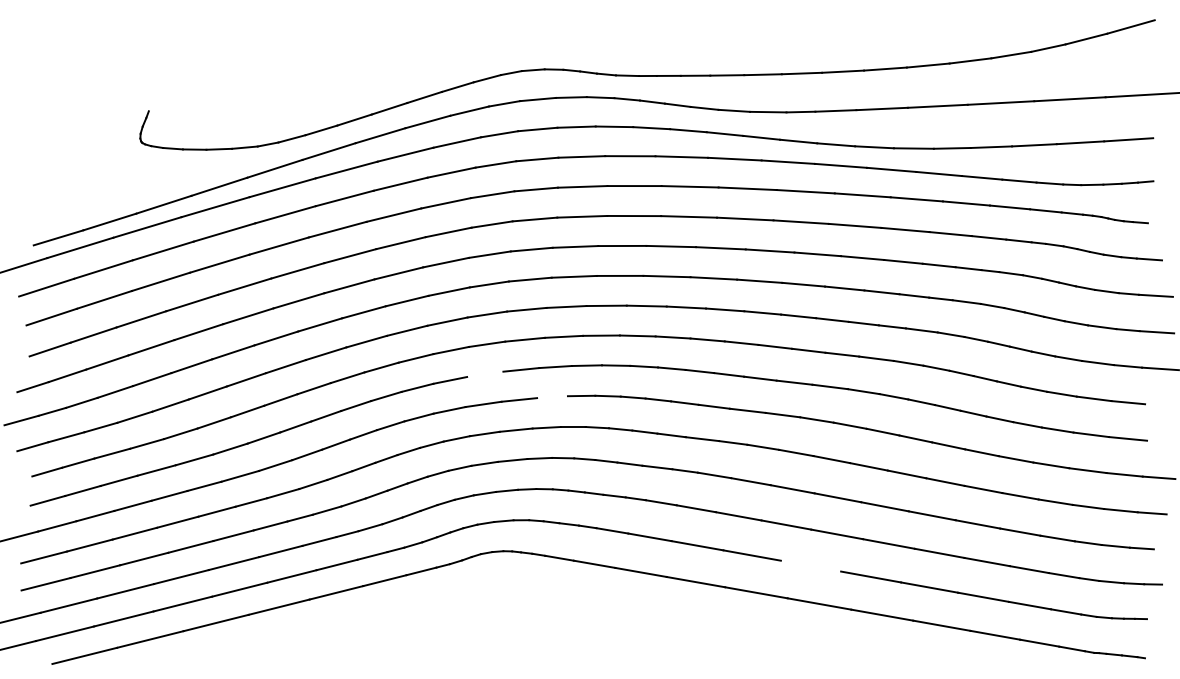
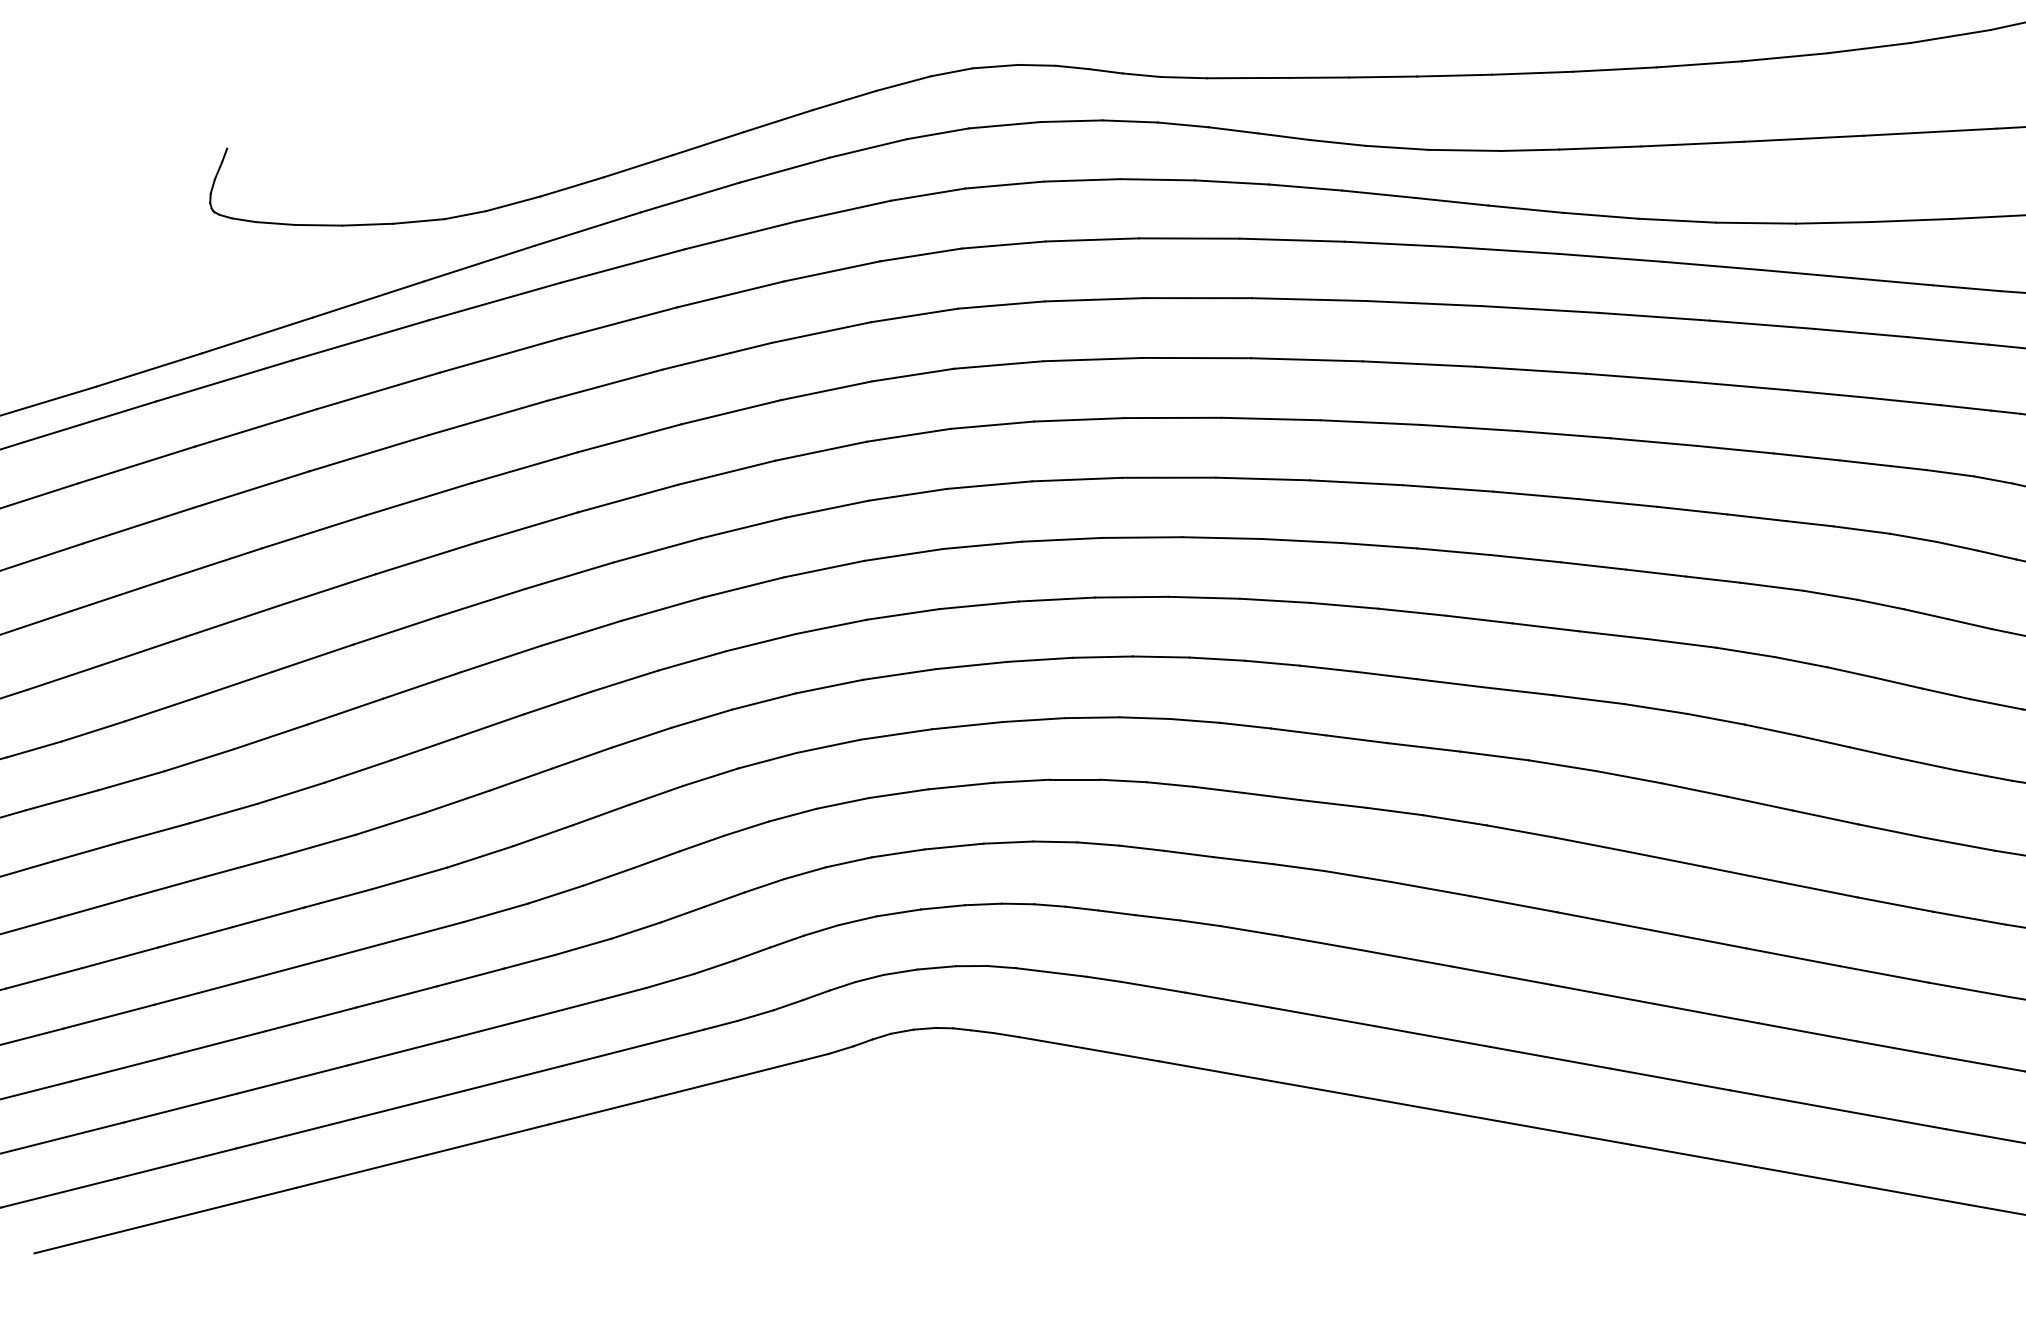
line: (485, 374) -> (899, 674), added
line: (552, 397) -> (1033, 720), added
line: (810, 565) -> (1549, 1056), added

